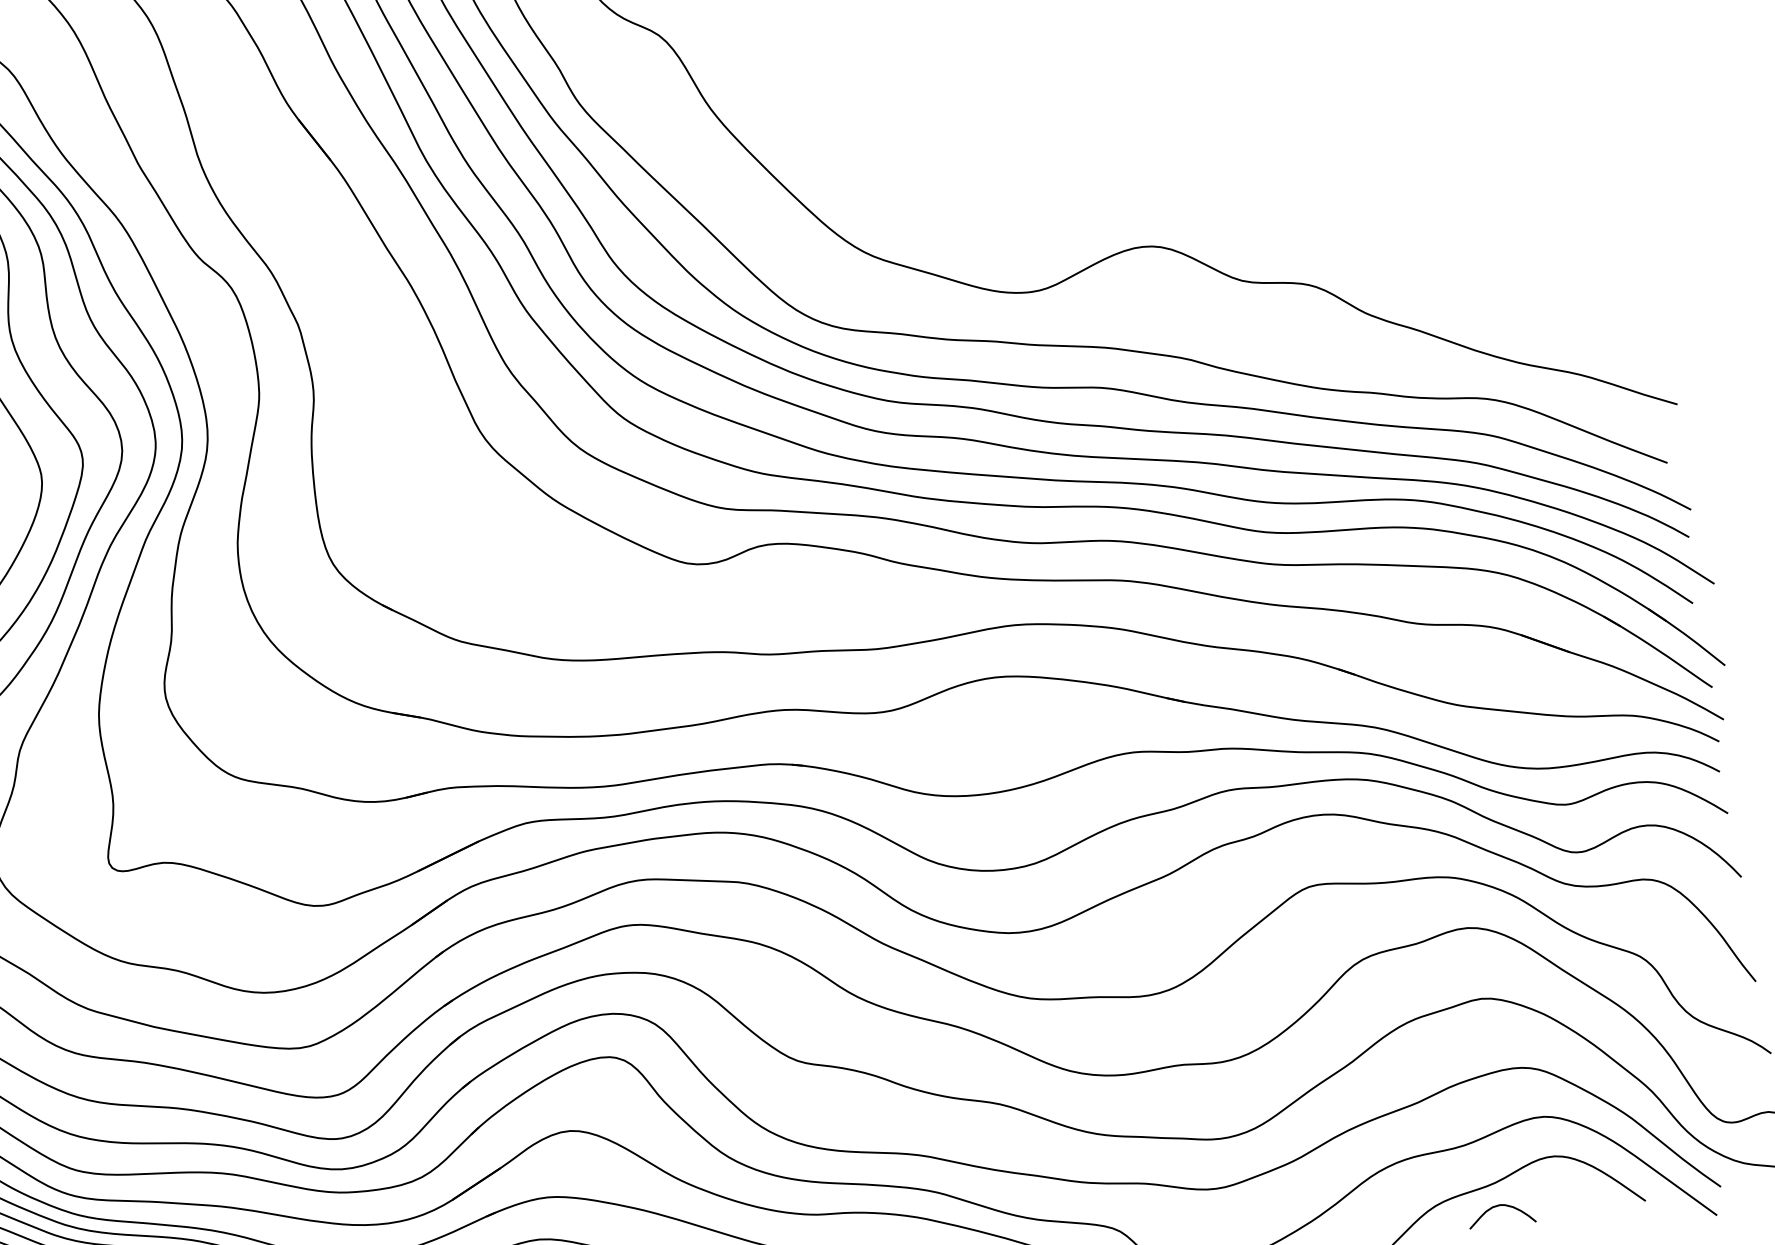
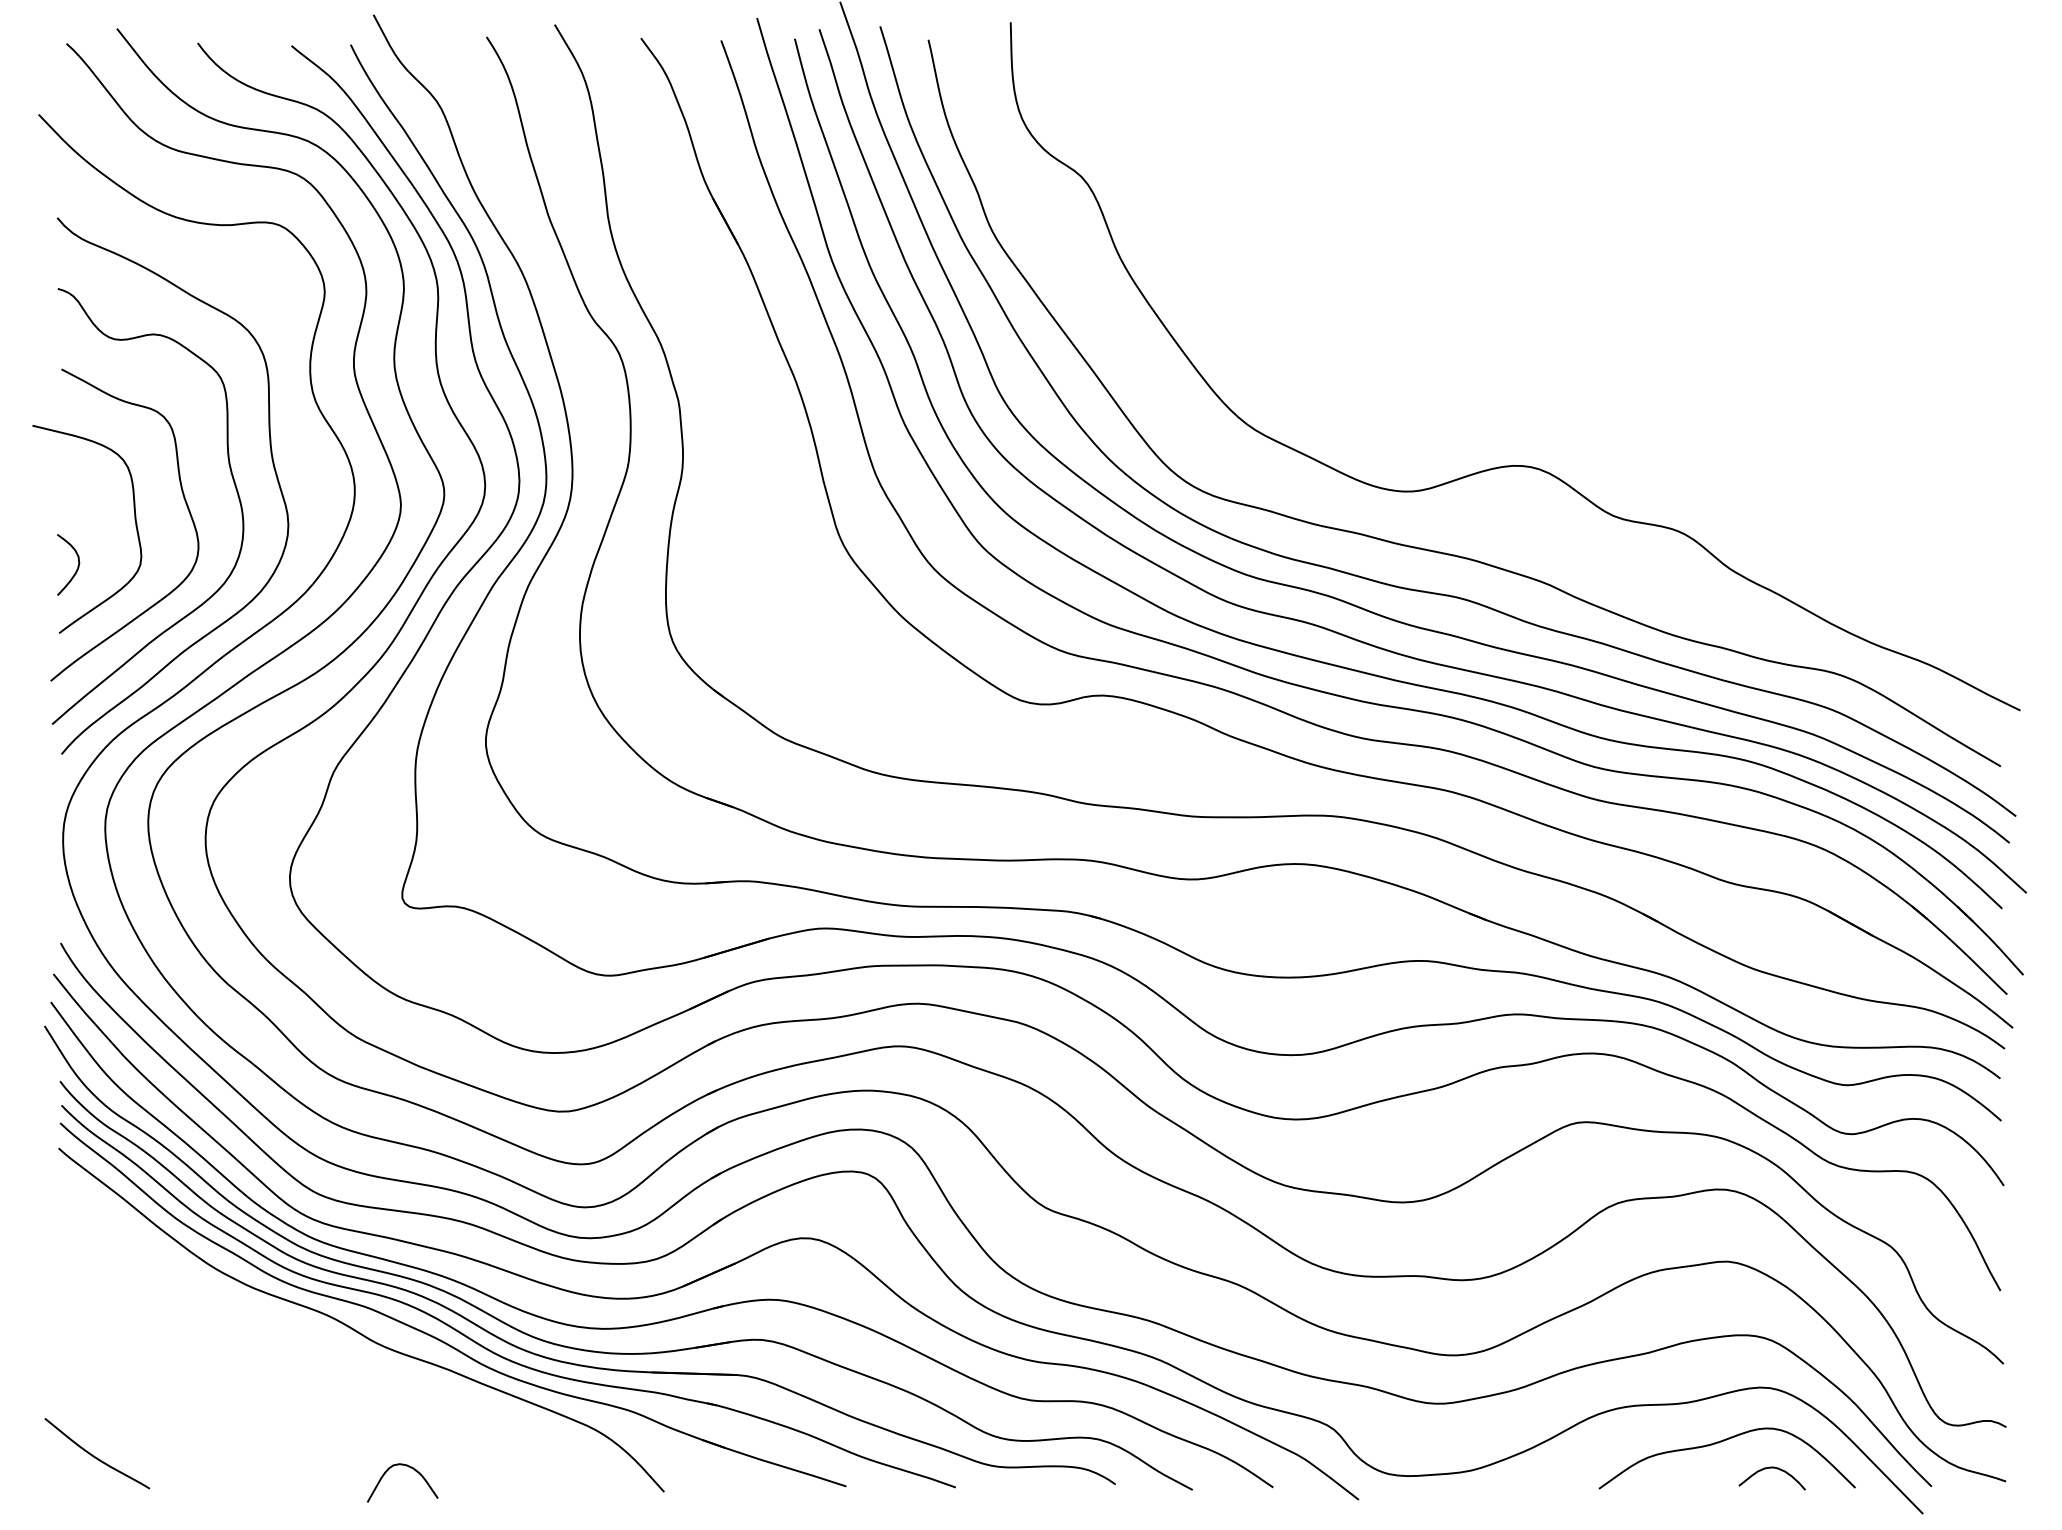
curve: (1499, 1206) -> (1771, 1468), moved

